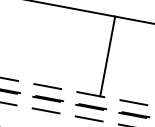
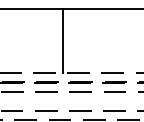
line: (108, 56) -> (63, 40), moved

